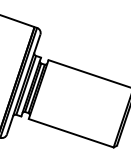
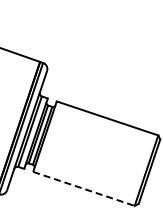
line: (70, 132) -> (83, 188), solid -> dashed

